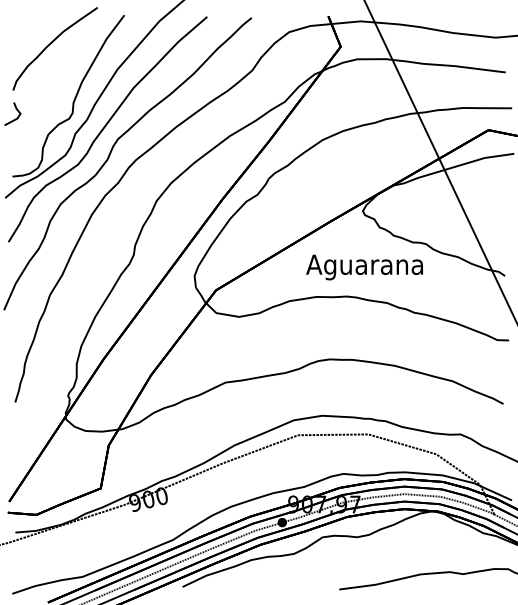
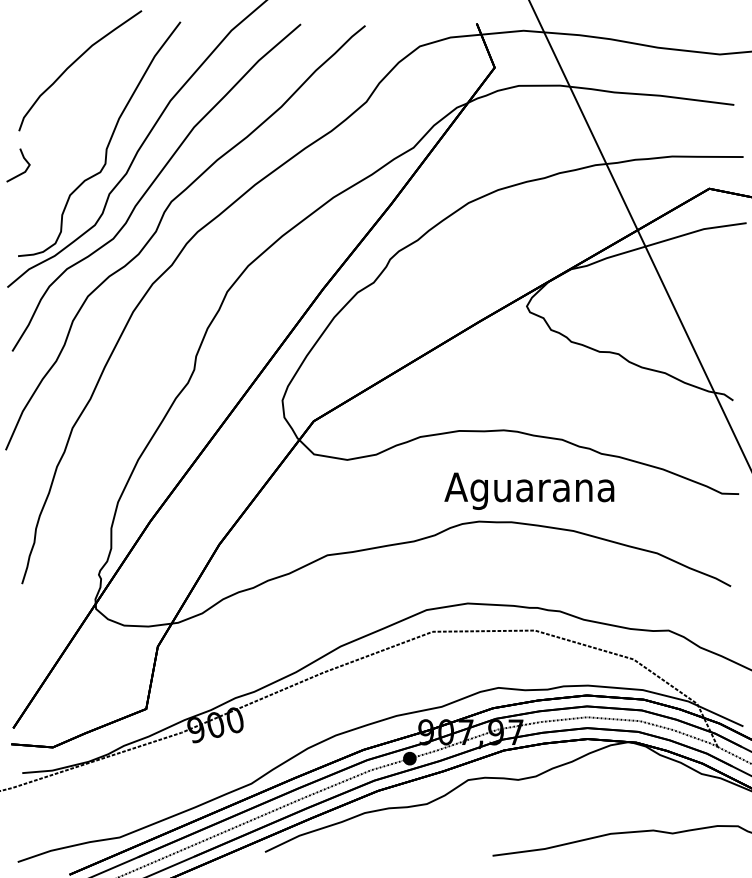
text: (364, 267) -> (529, 491), moved

